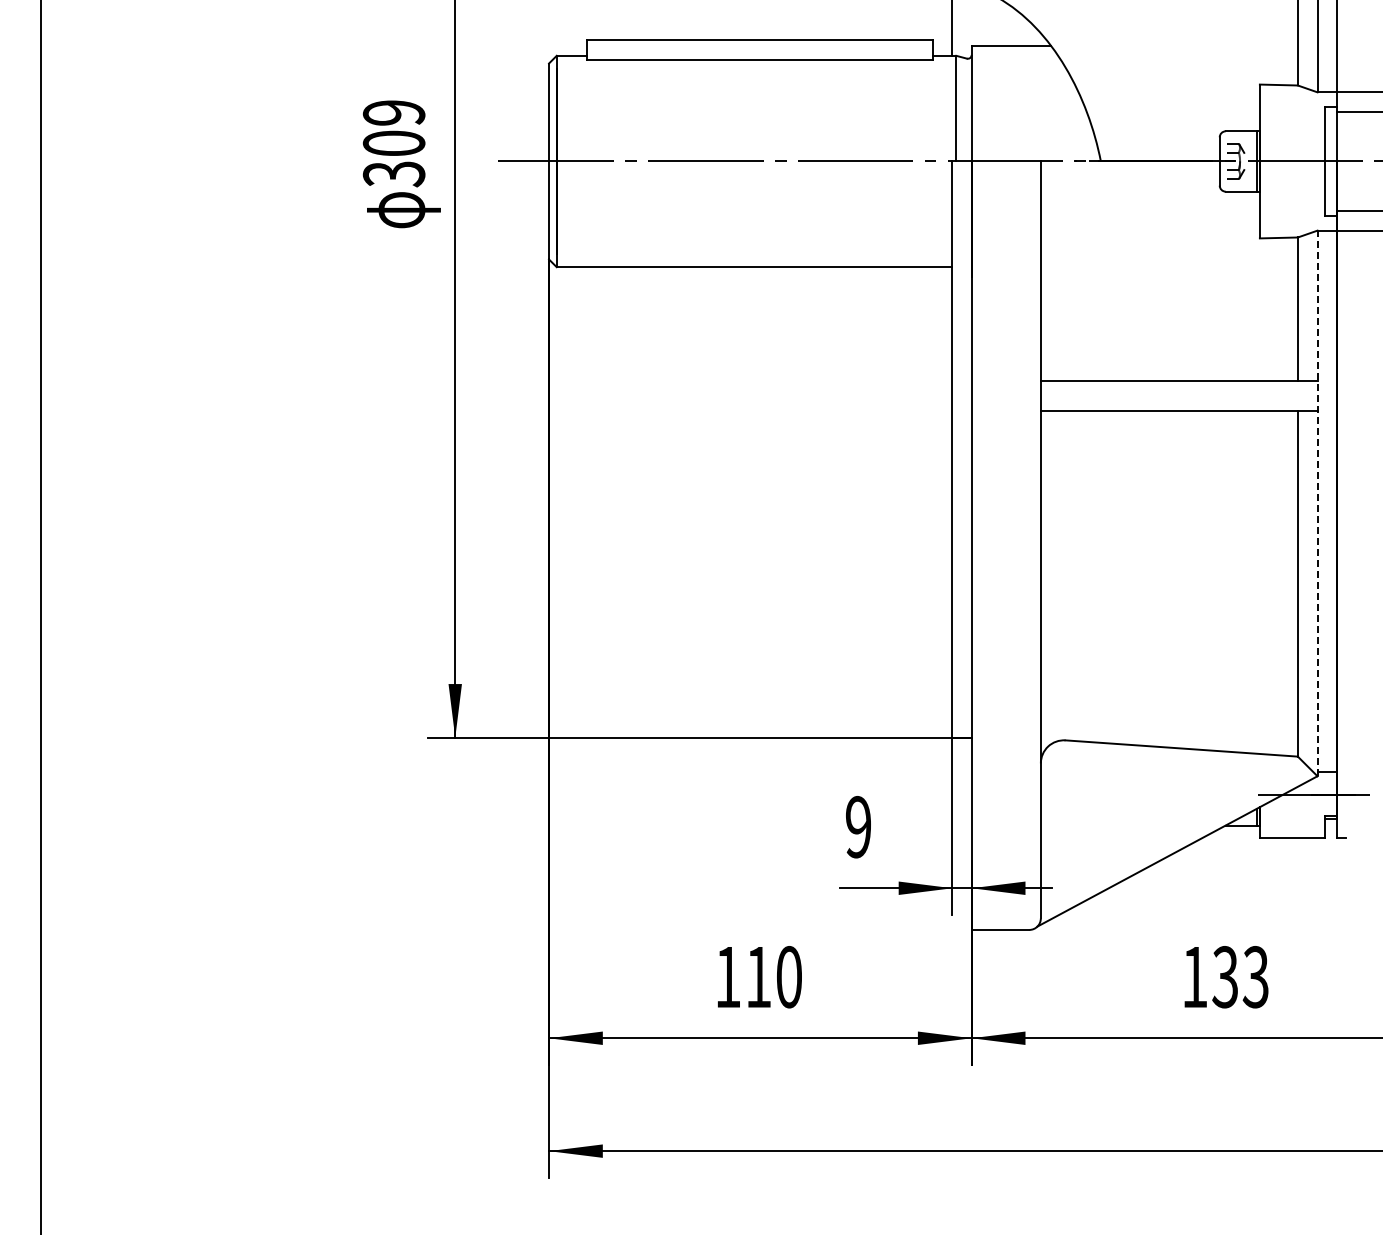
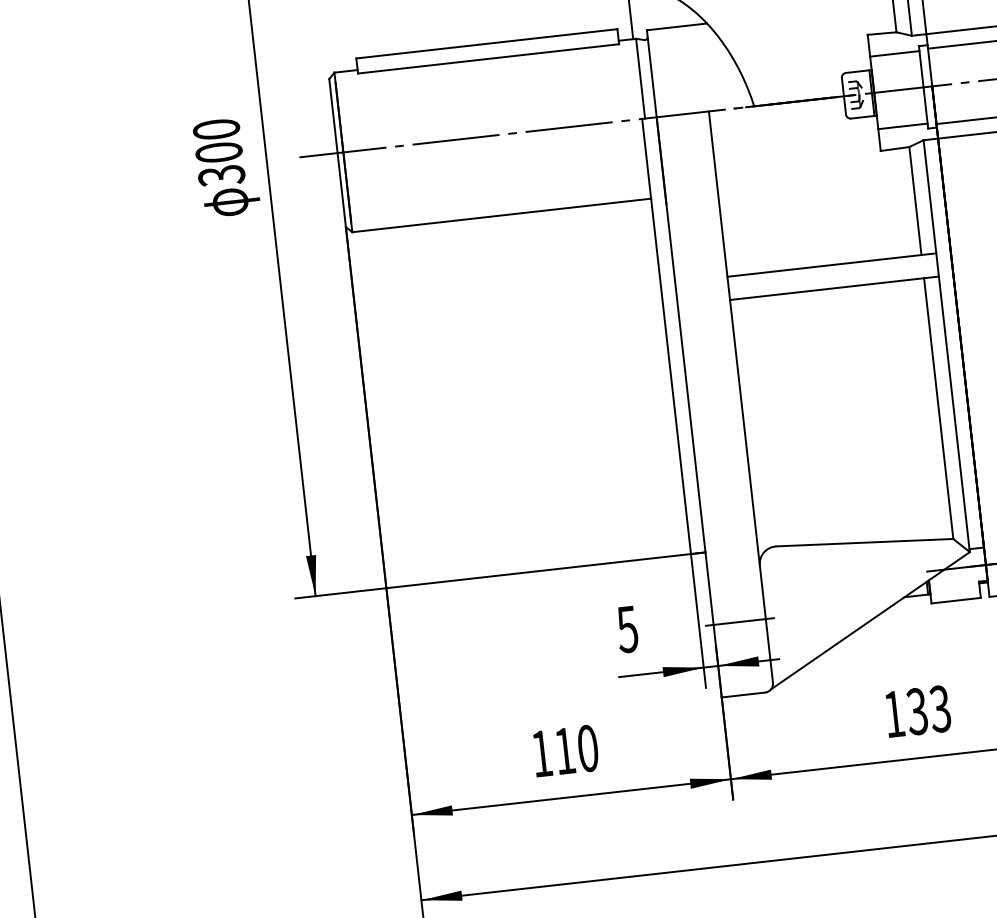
text: (393, 112) -> (216, 129), 309 -> 300
line: (1292, 113) -> (894, 53), added
line: (1292, 209) -> (902, 126), added
line: (1317, 503) -> (946, 346), dashed -> solid
text: (858, 827) -> (627, 629), 9 -> 5
line: (1006, 833) -> (739, 621), added

